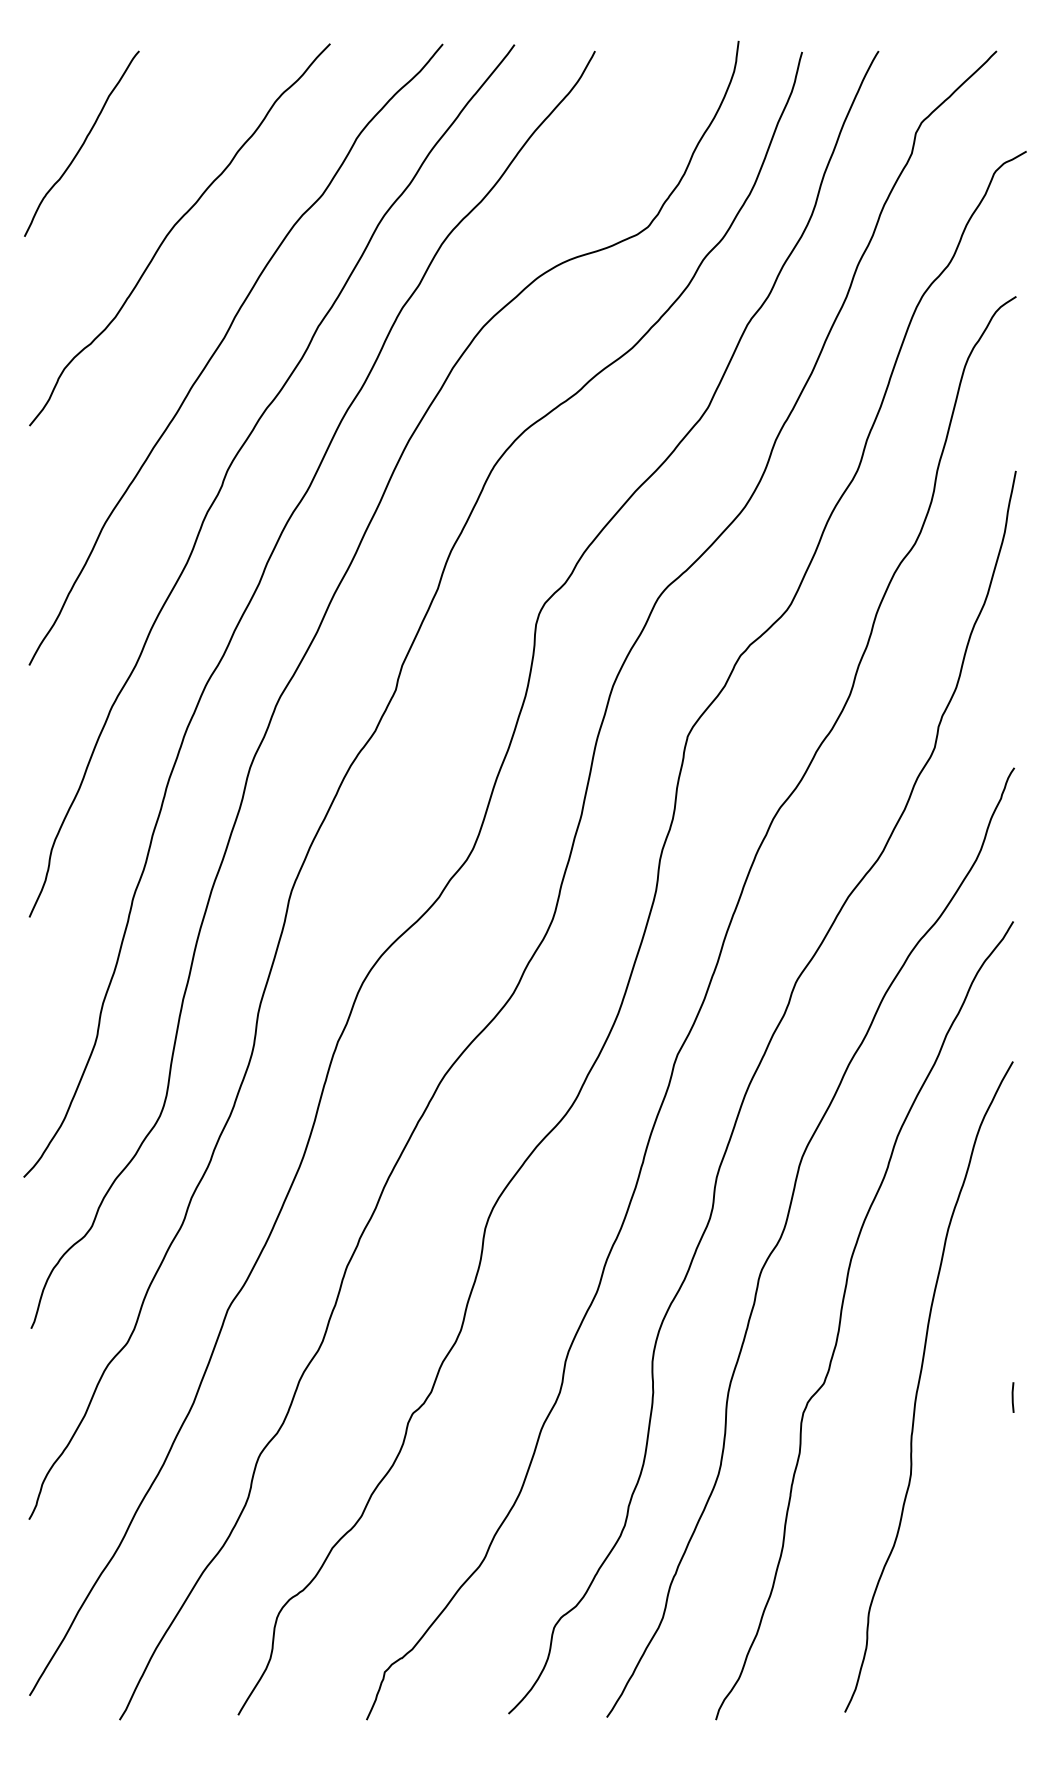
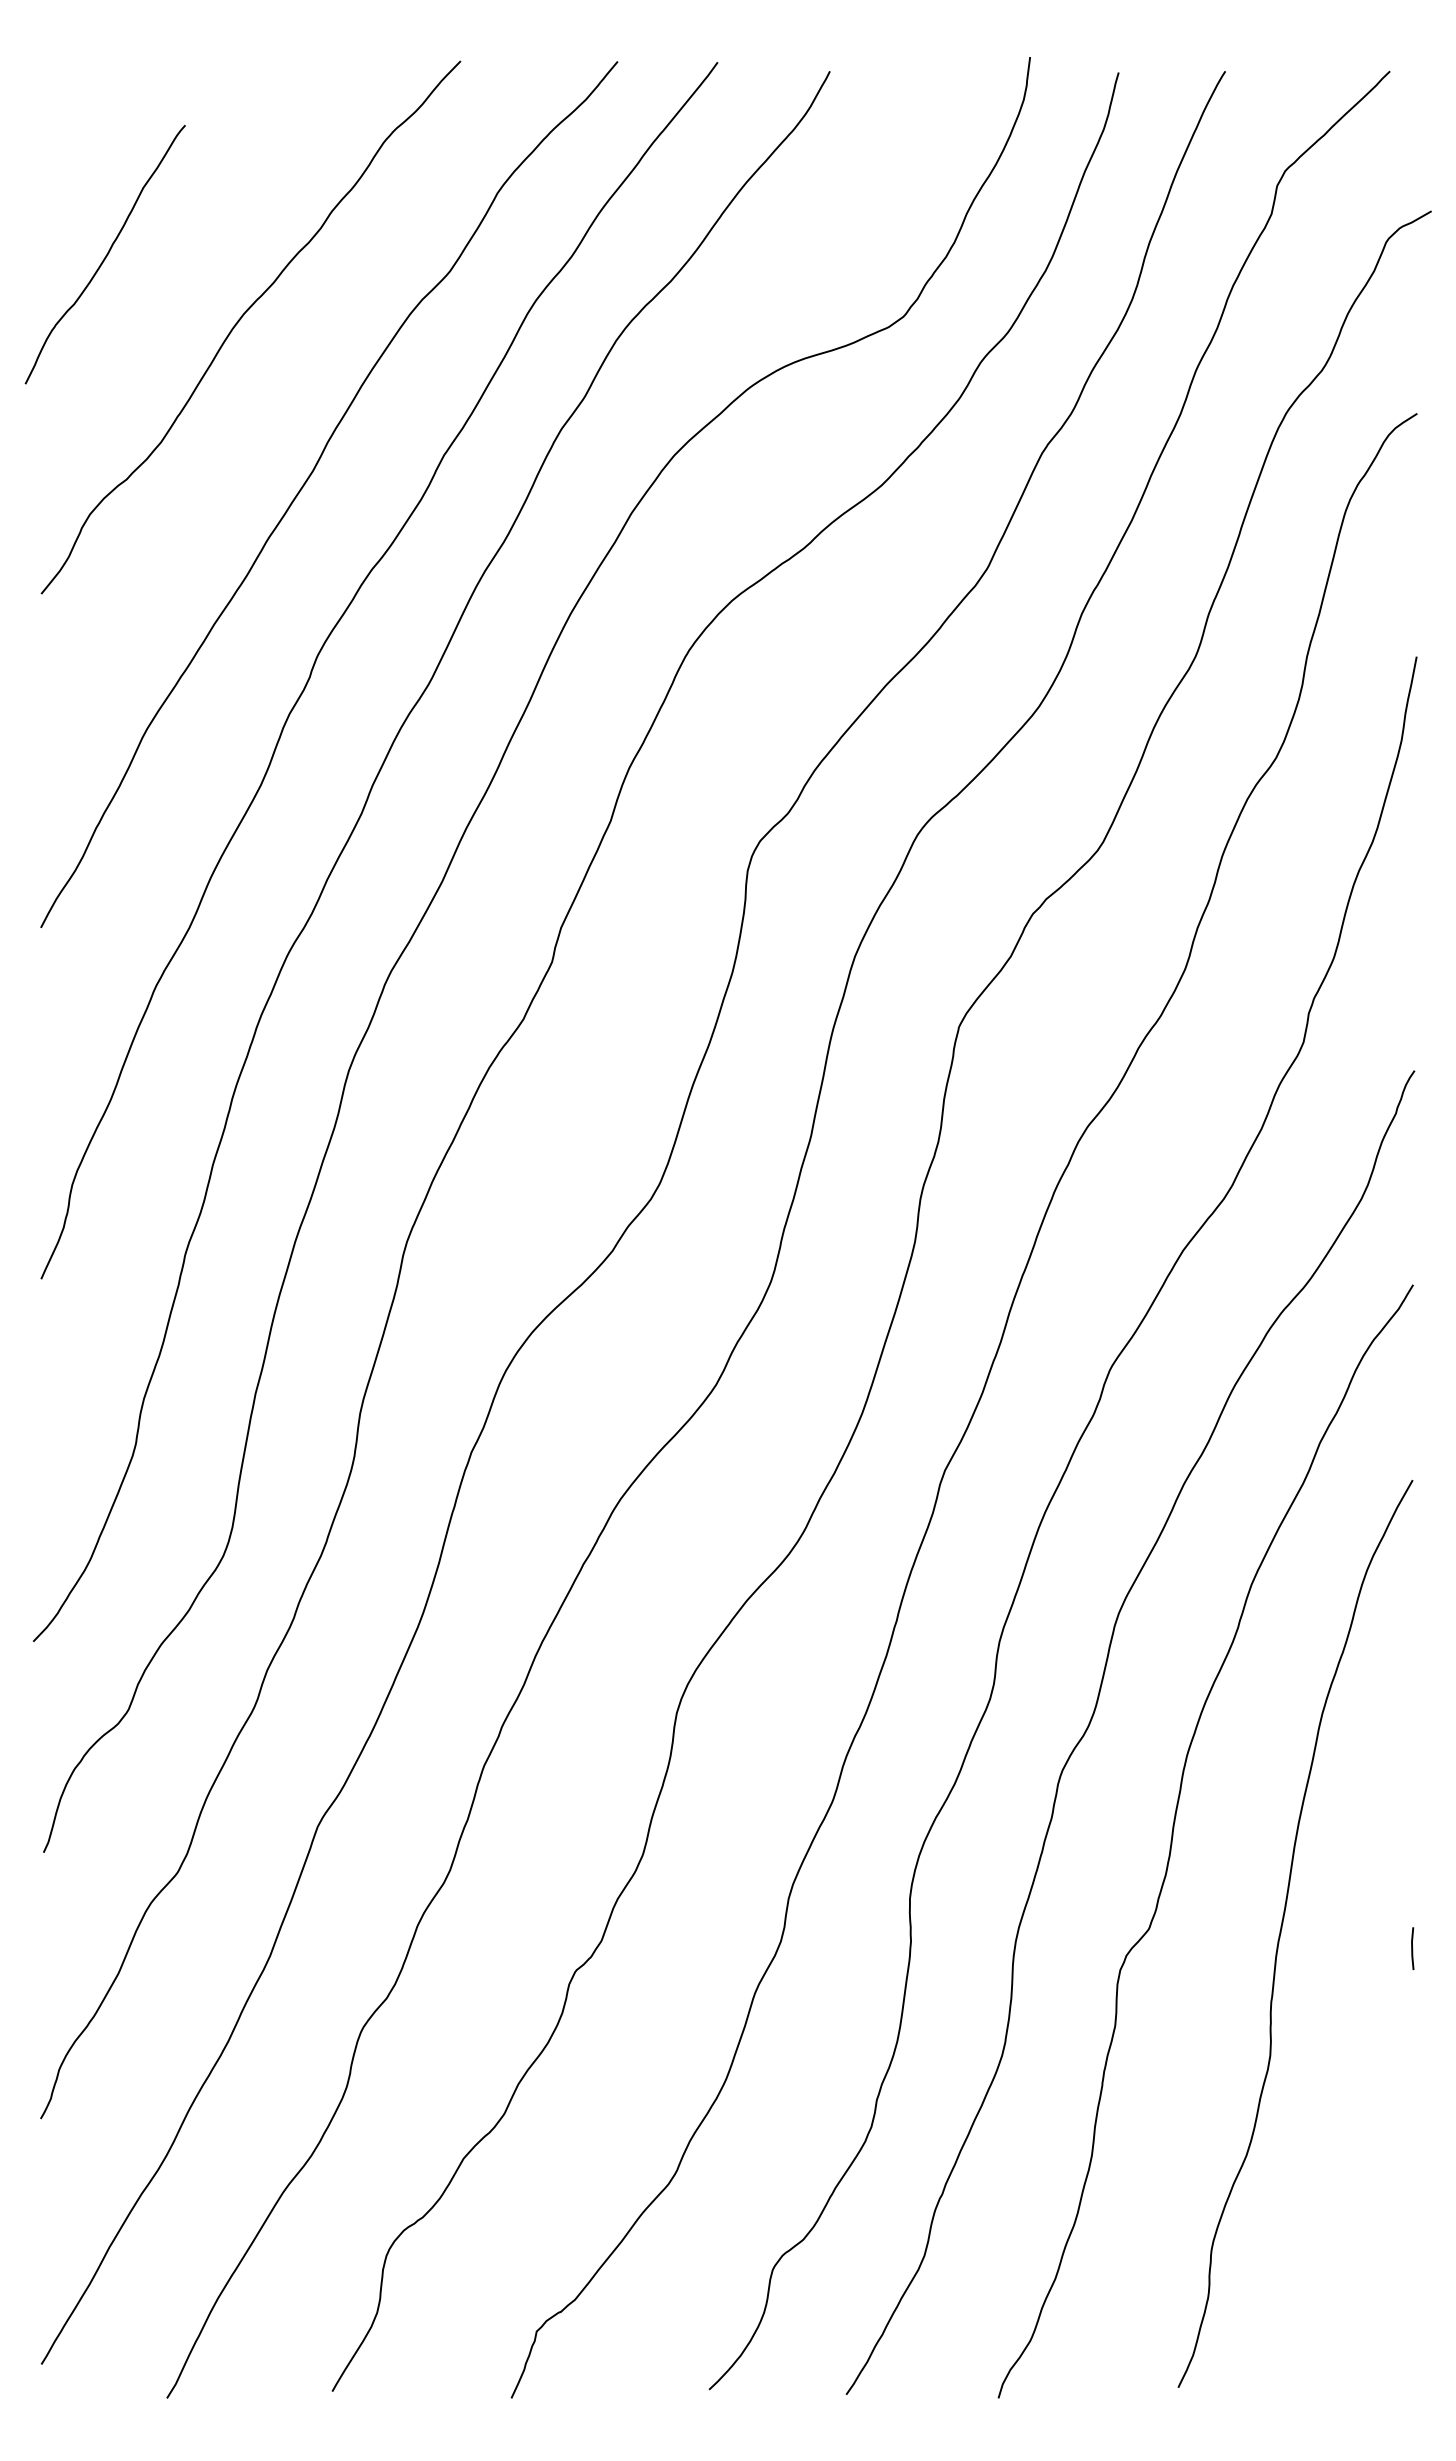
curve: (81, 144) -> (105, 255), moved

